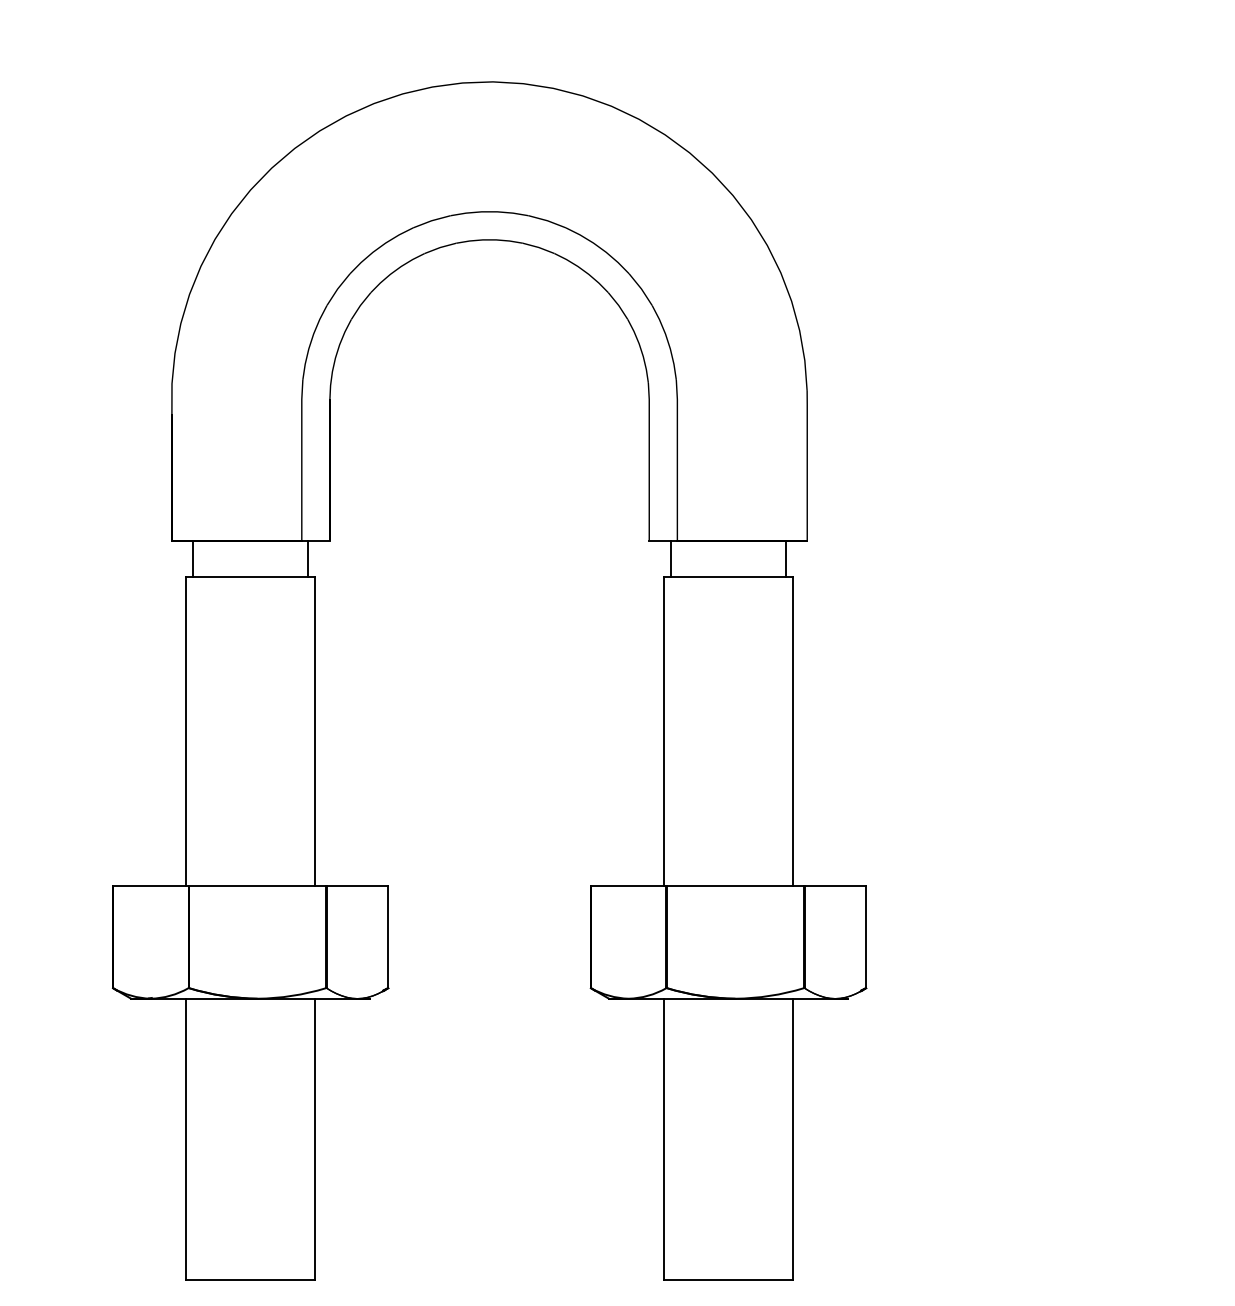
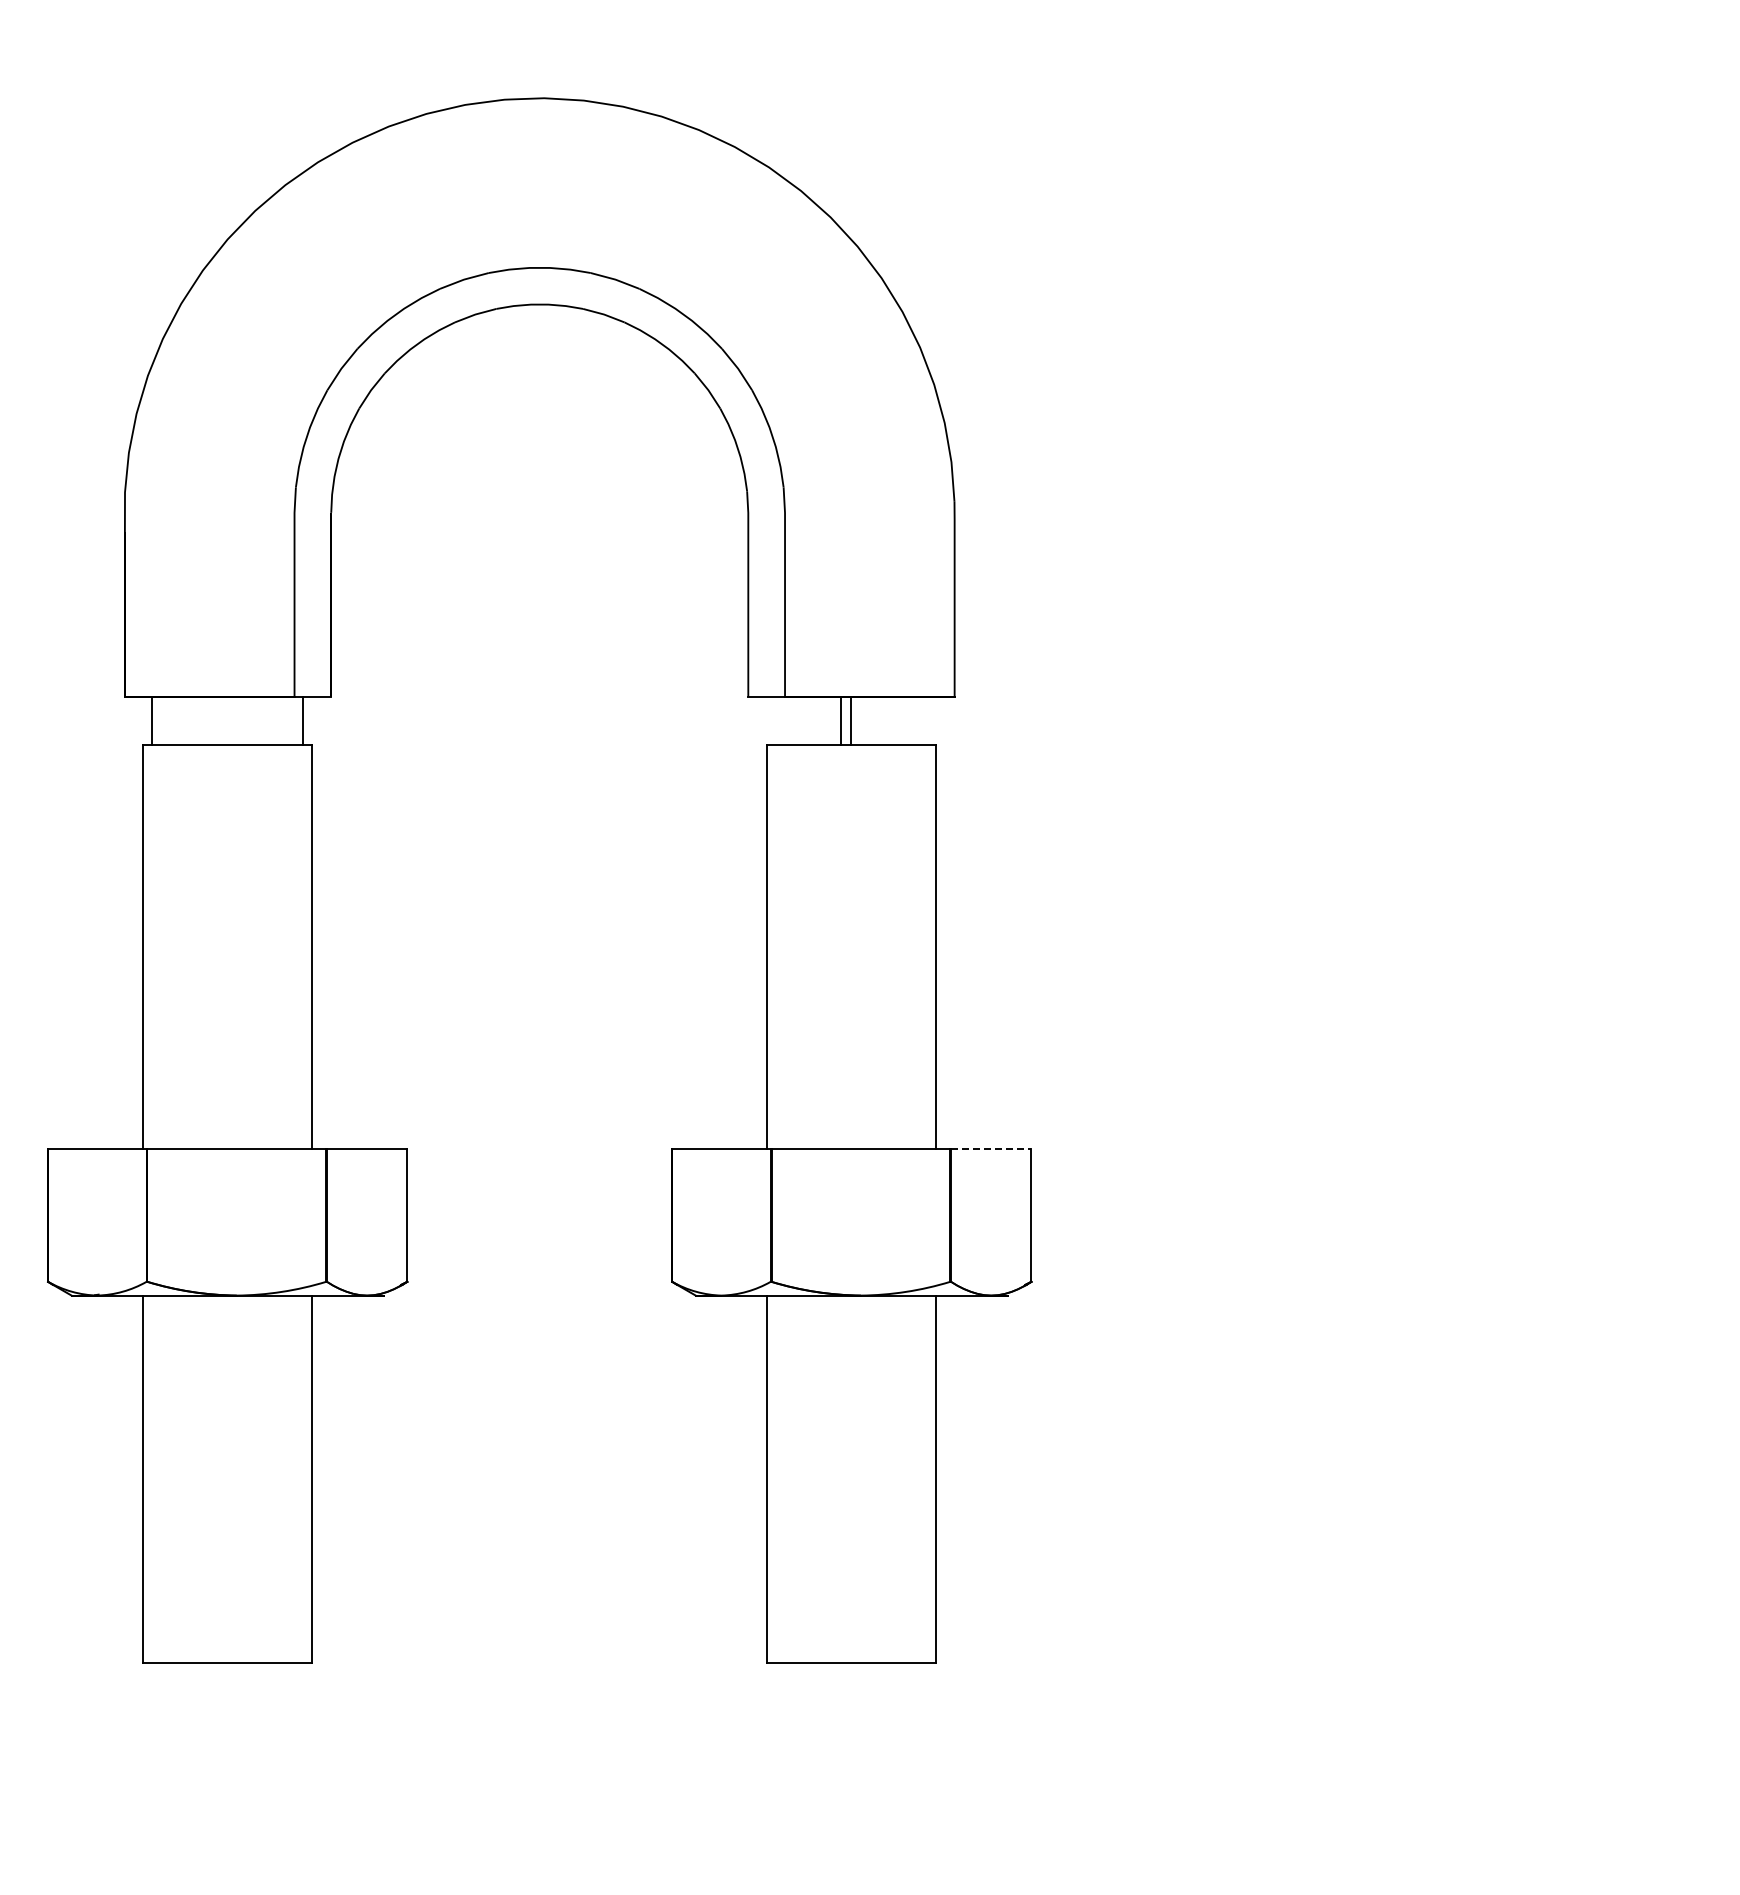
line: (670, 558) -> (840, 720), moved
line: (786, 558) -> (851, 720), moved
line: (835, 886) -> (991, 1148), solid -> dashed

